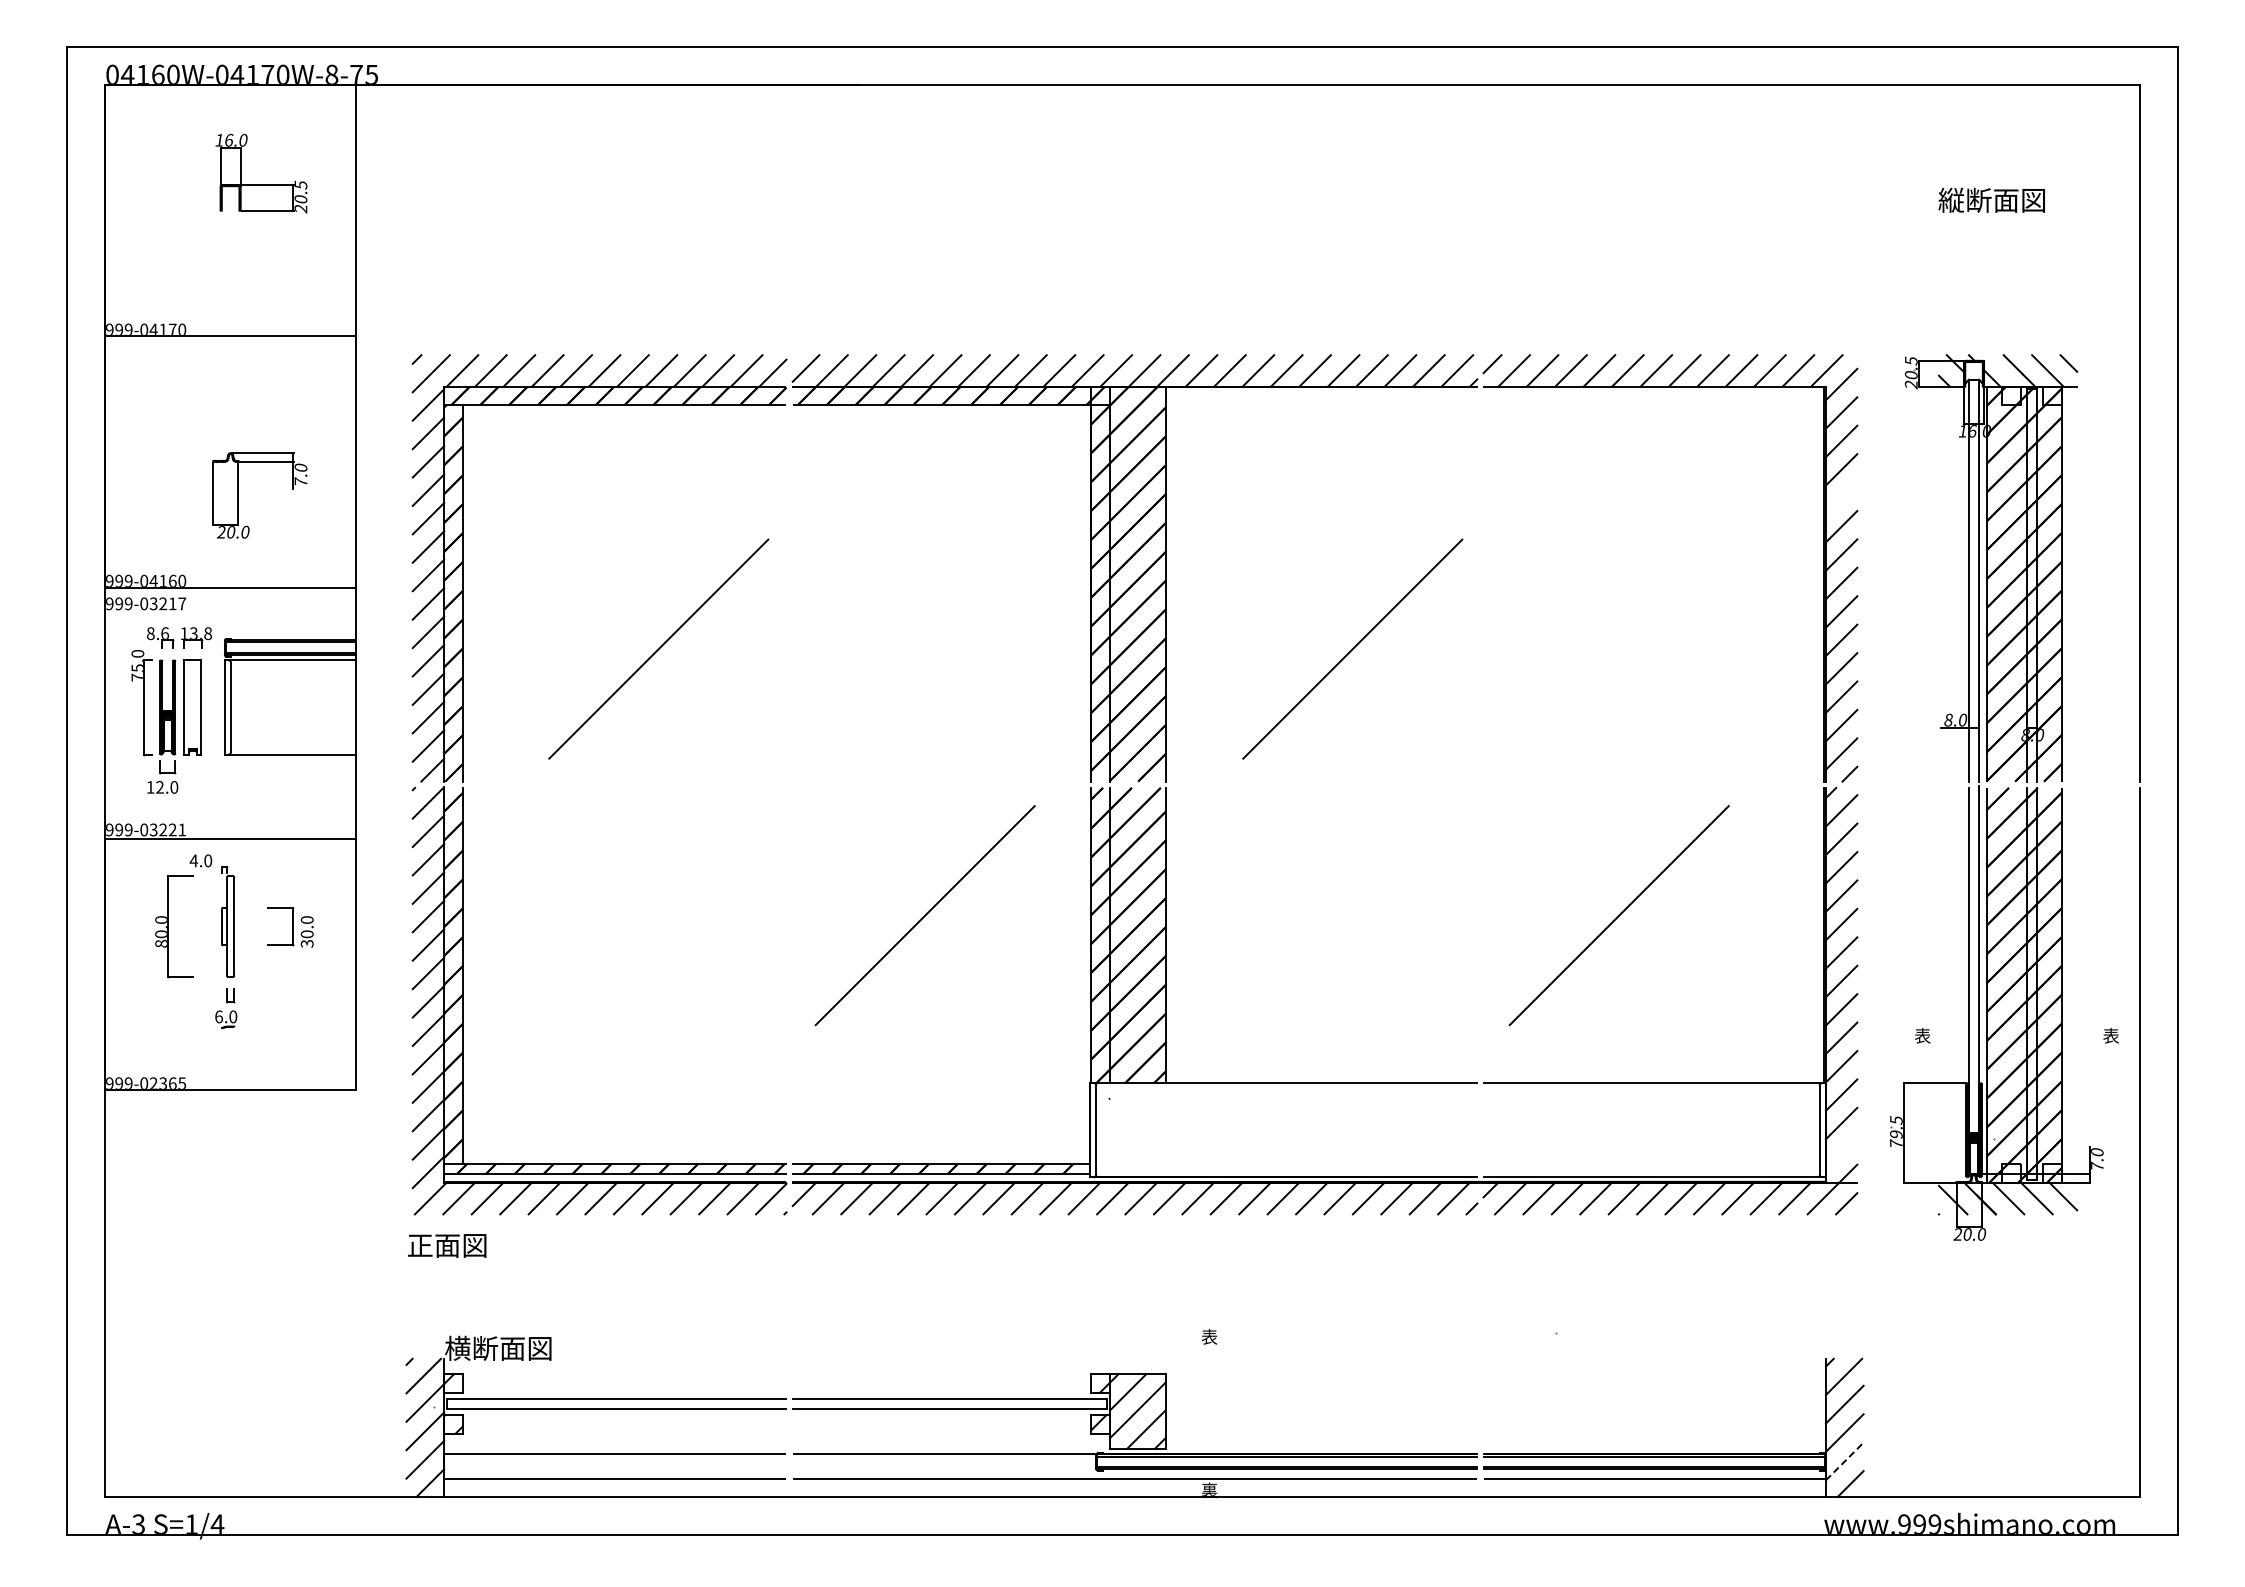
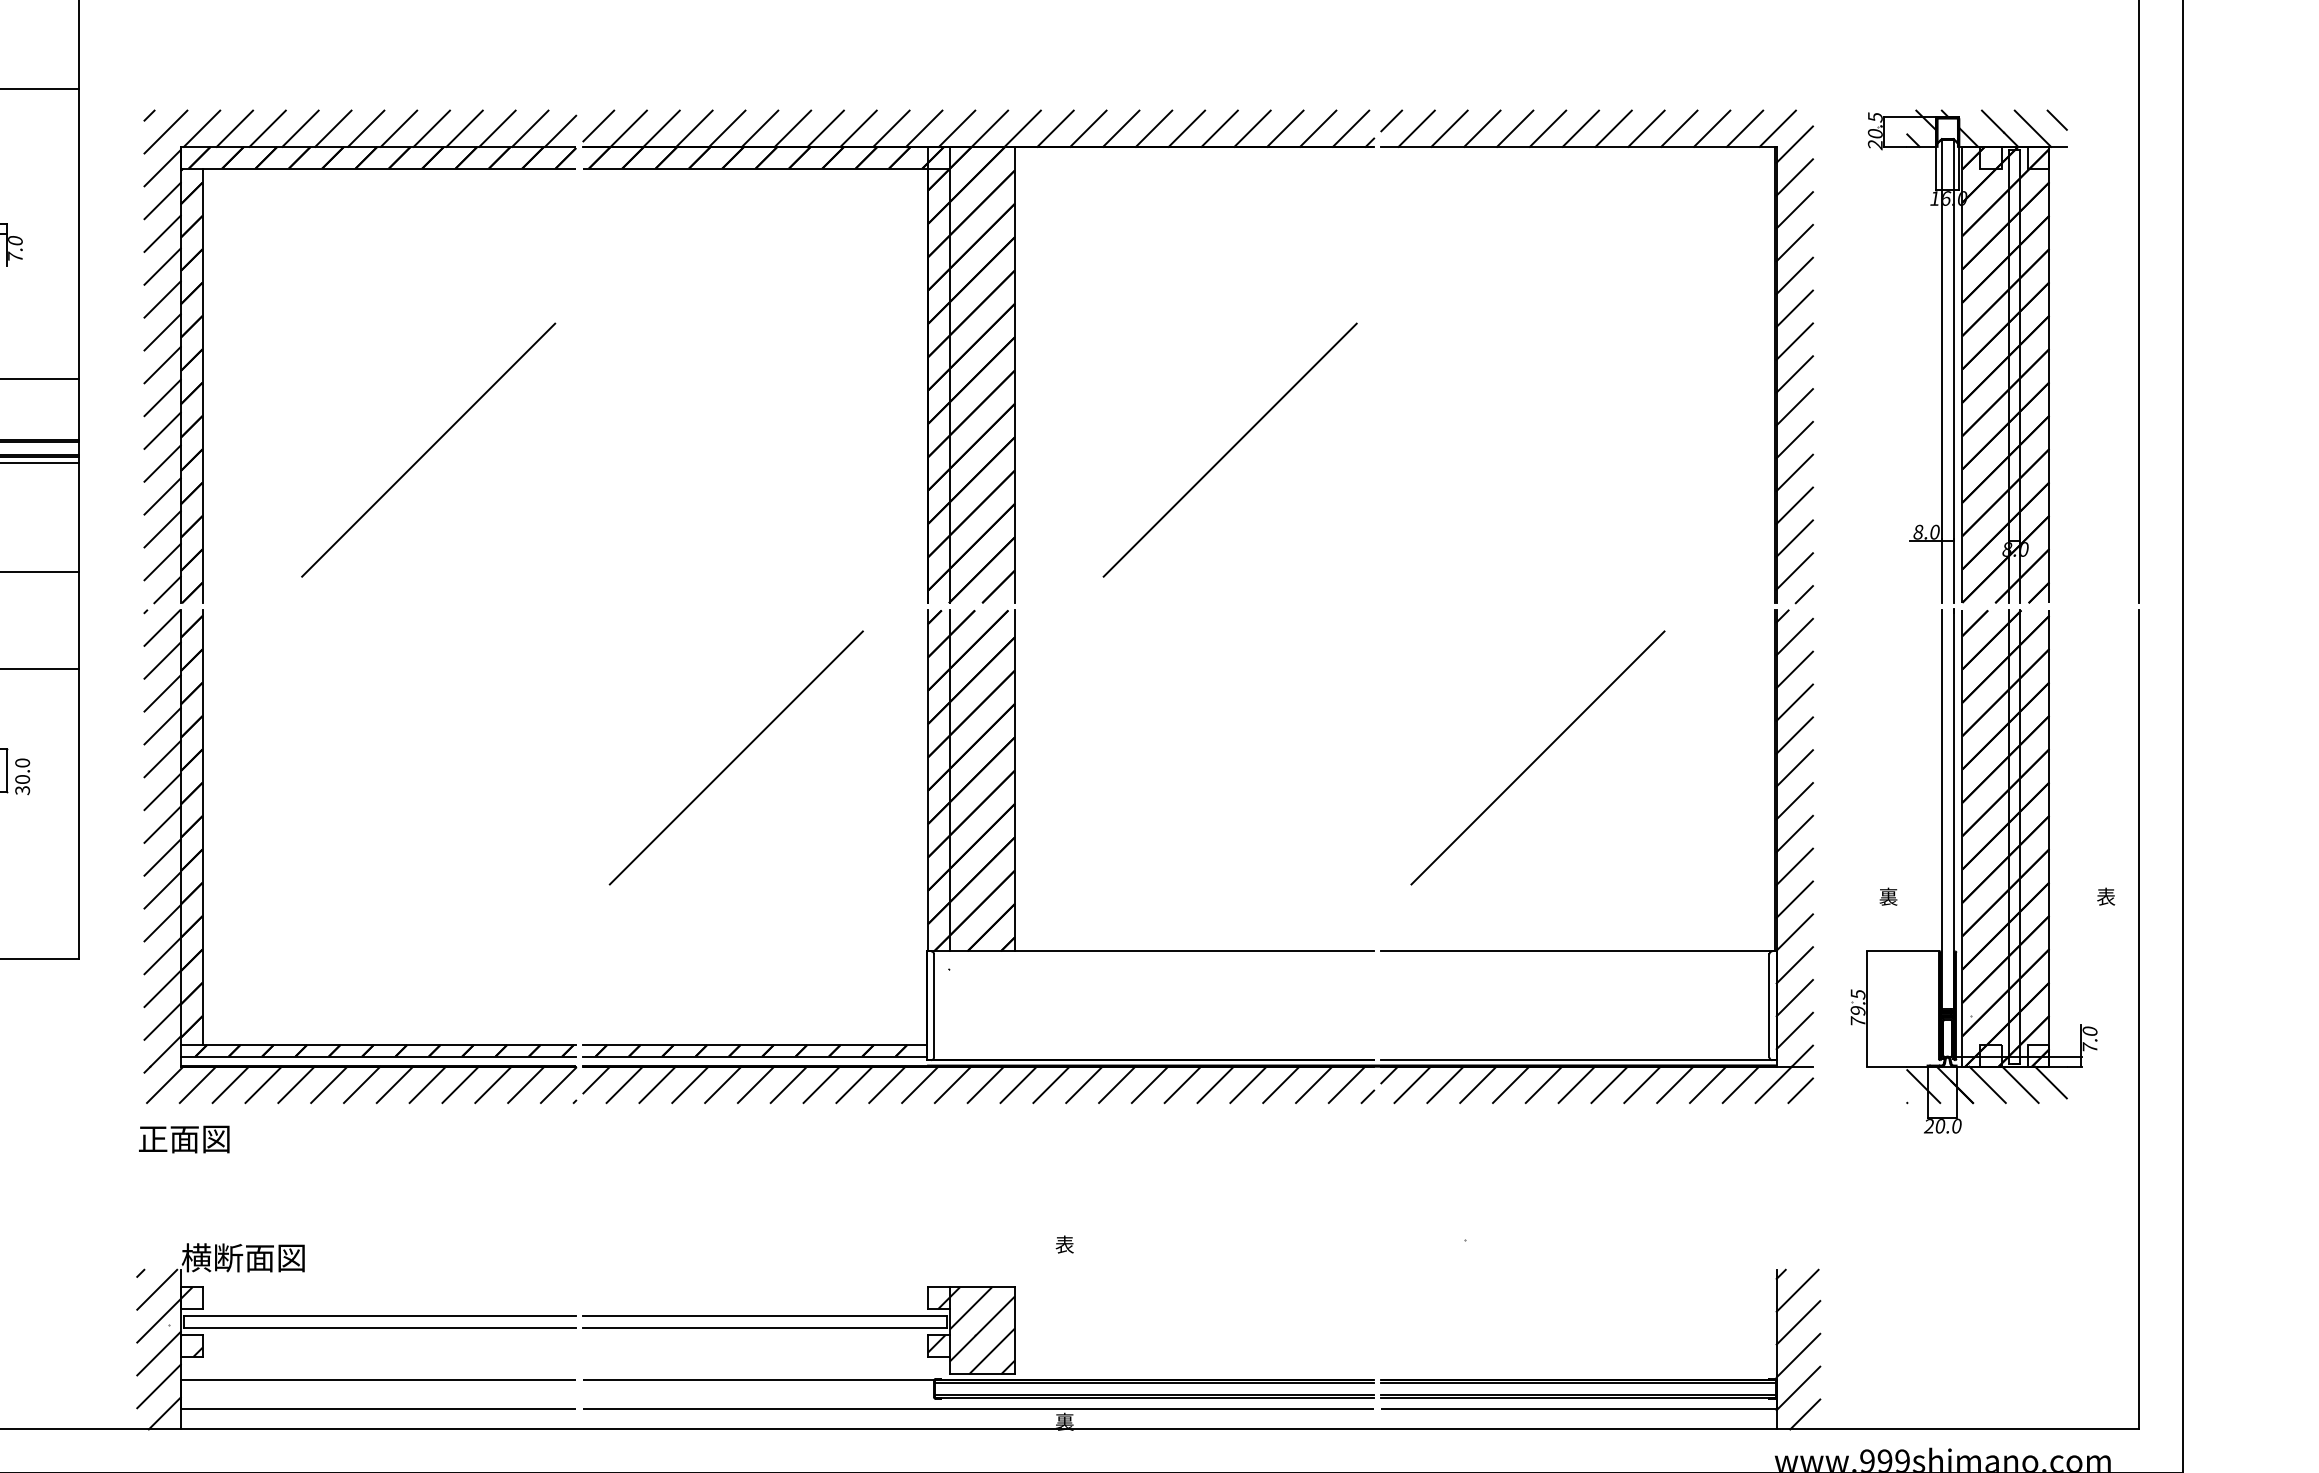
line: (1841, 497) -> (1794, 275), added
text: (1922, 1036) -> (1888, 897), 表 -> 裏
line: (1841, 1151) -> (1794, 1030), added
line: (1844, 1461) -> (1798, 1388), dashed -> solid

